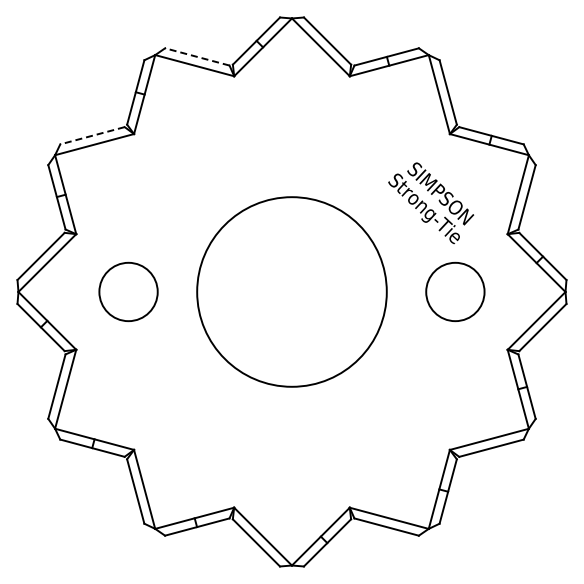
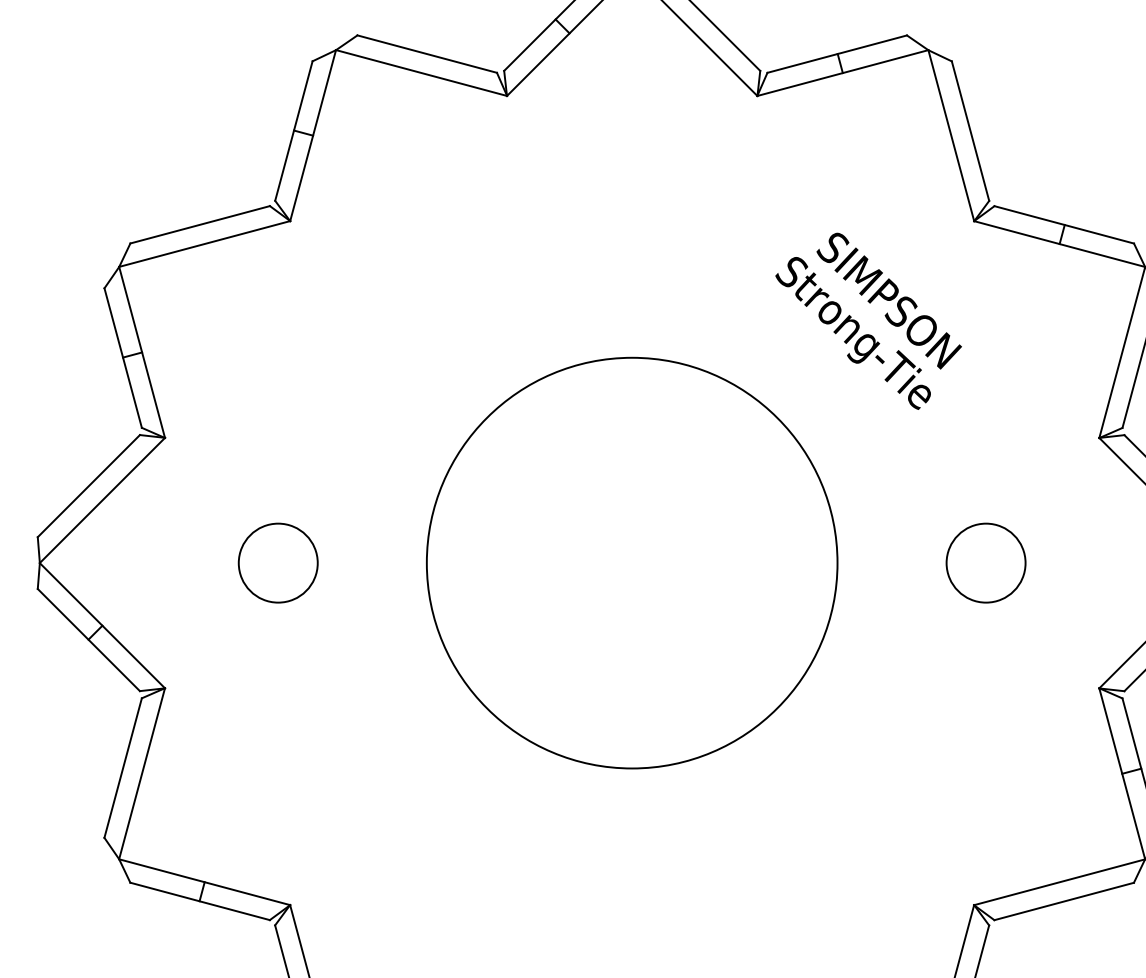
line: (196, 56) -> (425, 53), dashed -> solid
line: (92, 135) -> (200, 224), dashed -> solid
text: (431, 203) -> (869, 321), moved
circle: (128, 291) -> (278, 562), size x0.62
circle: (455, 291) -> (986, 562), size x0.62

